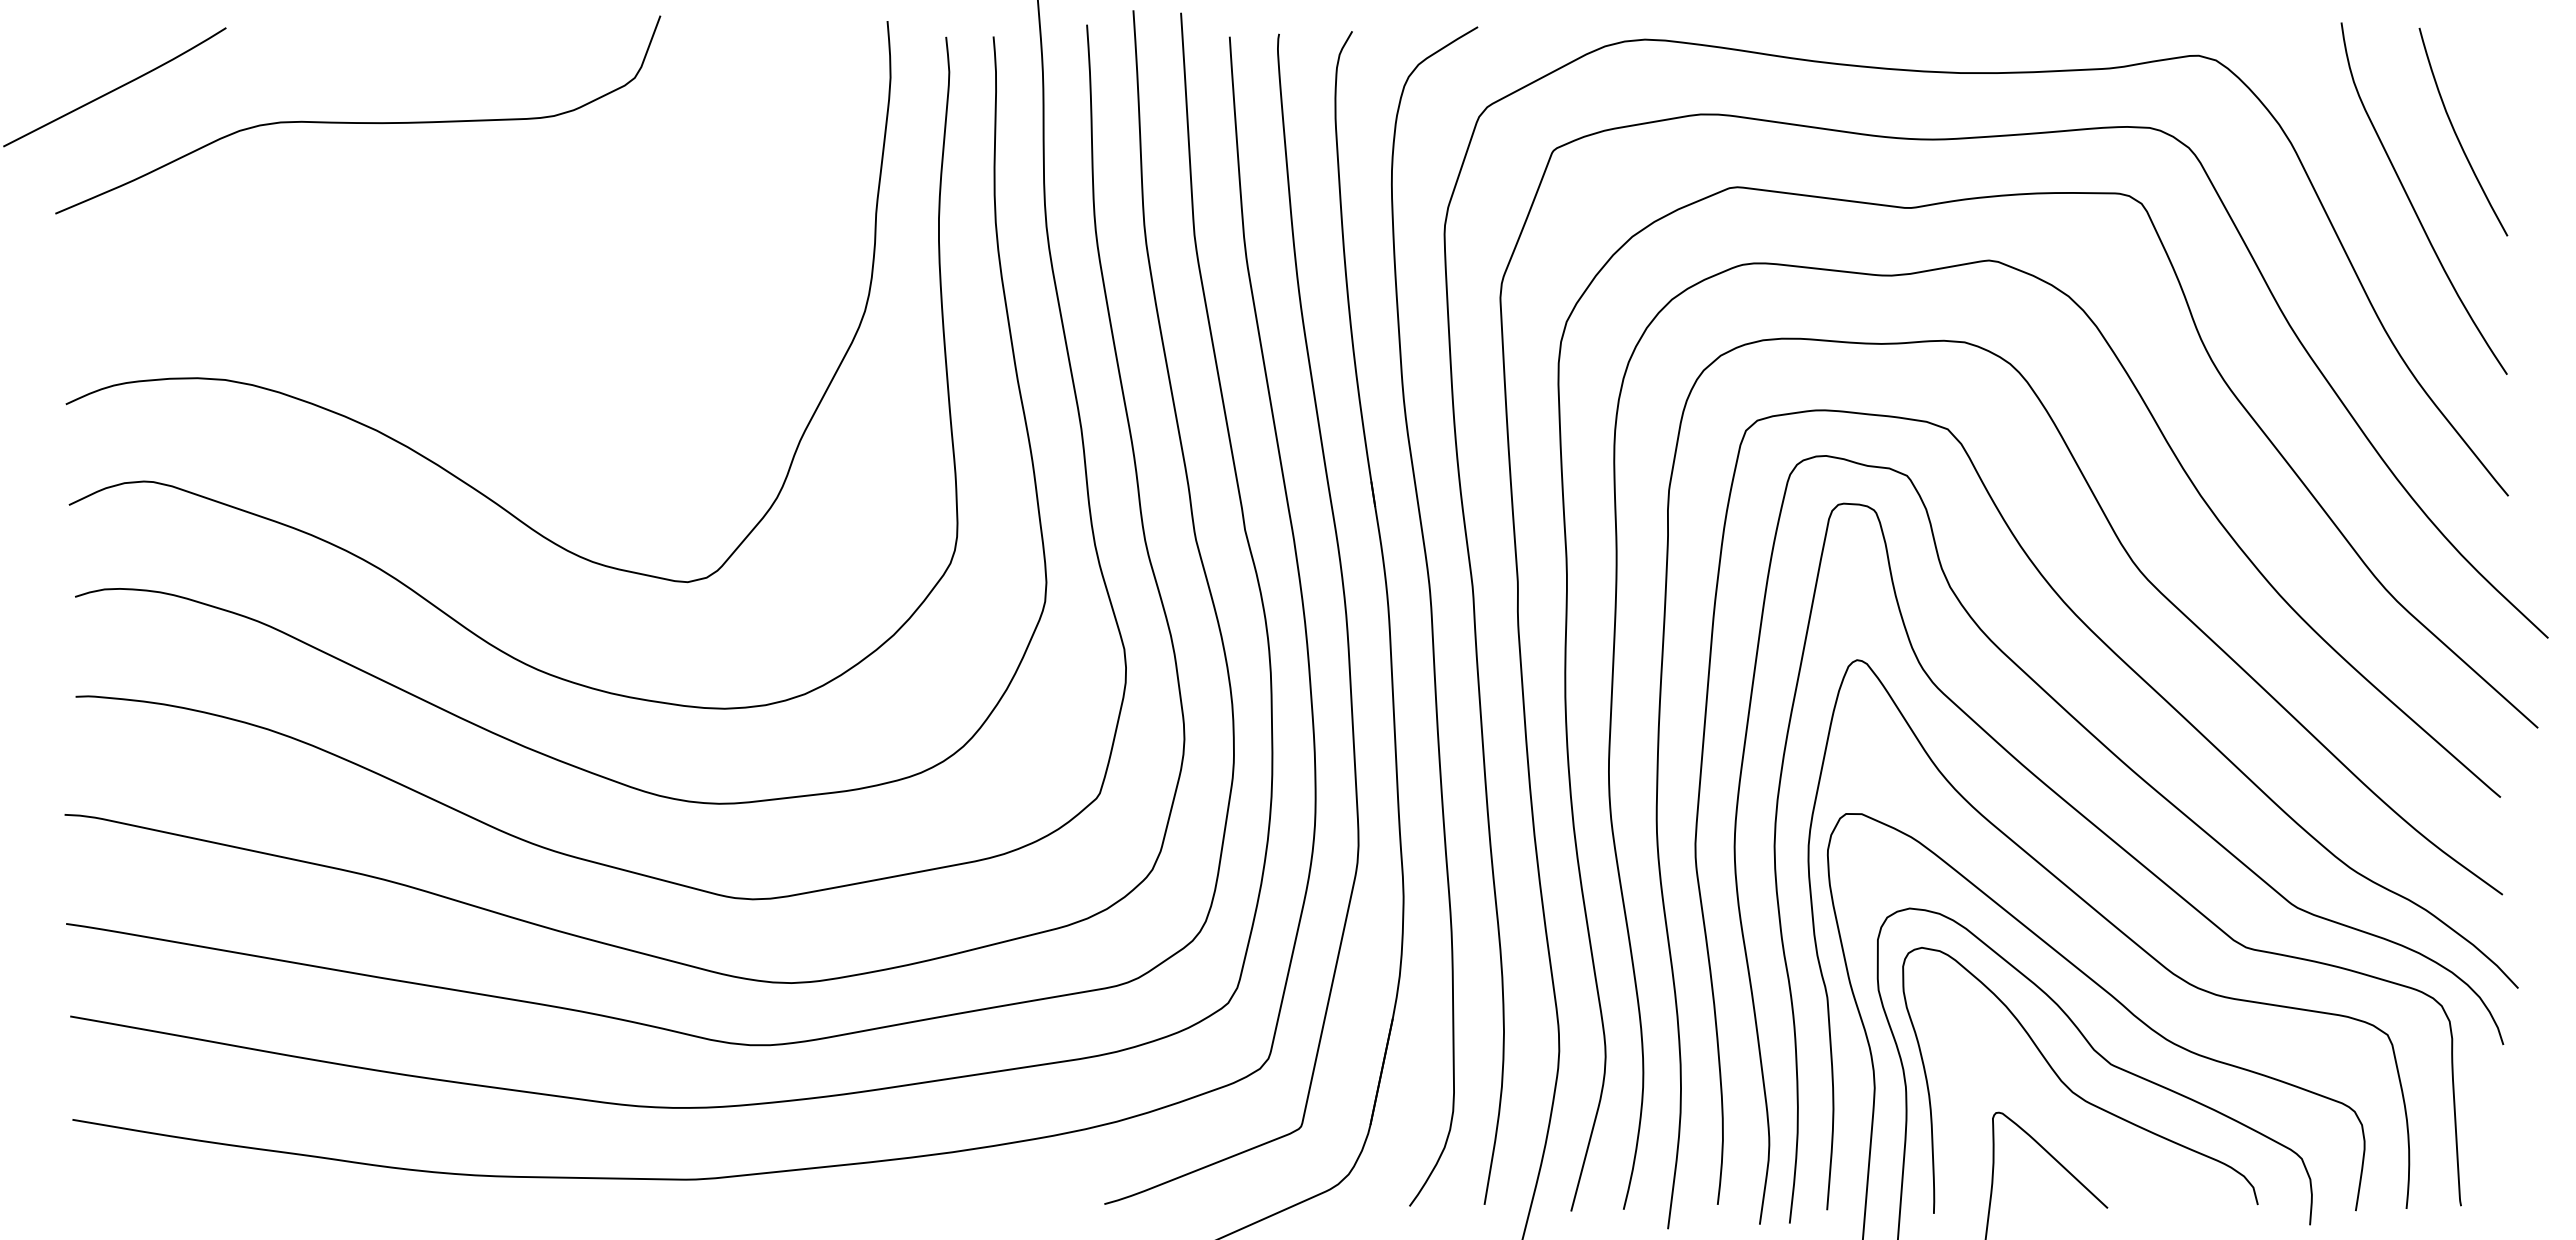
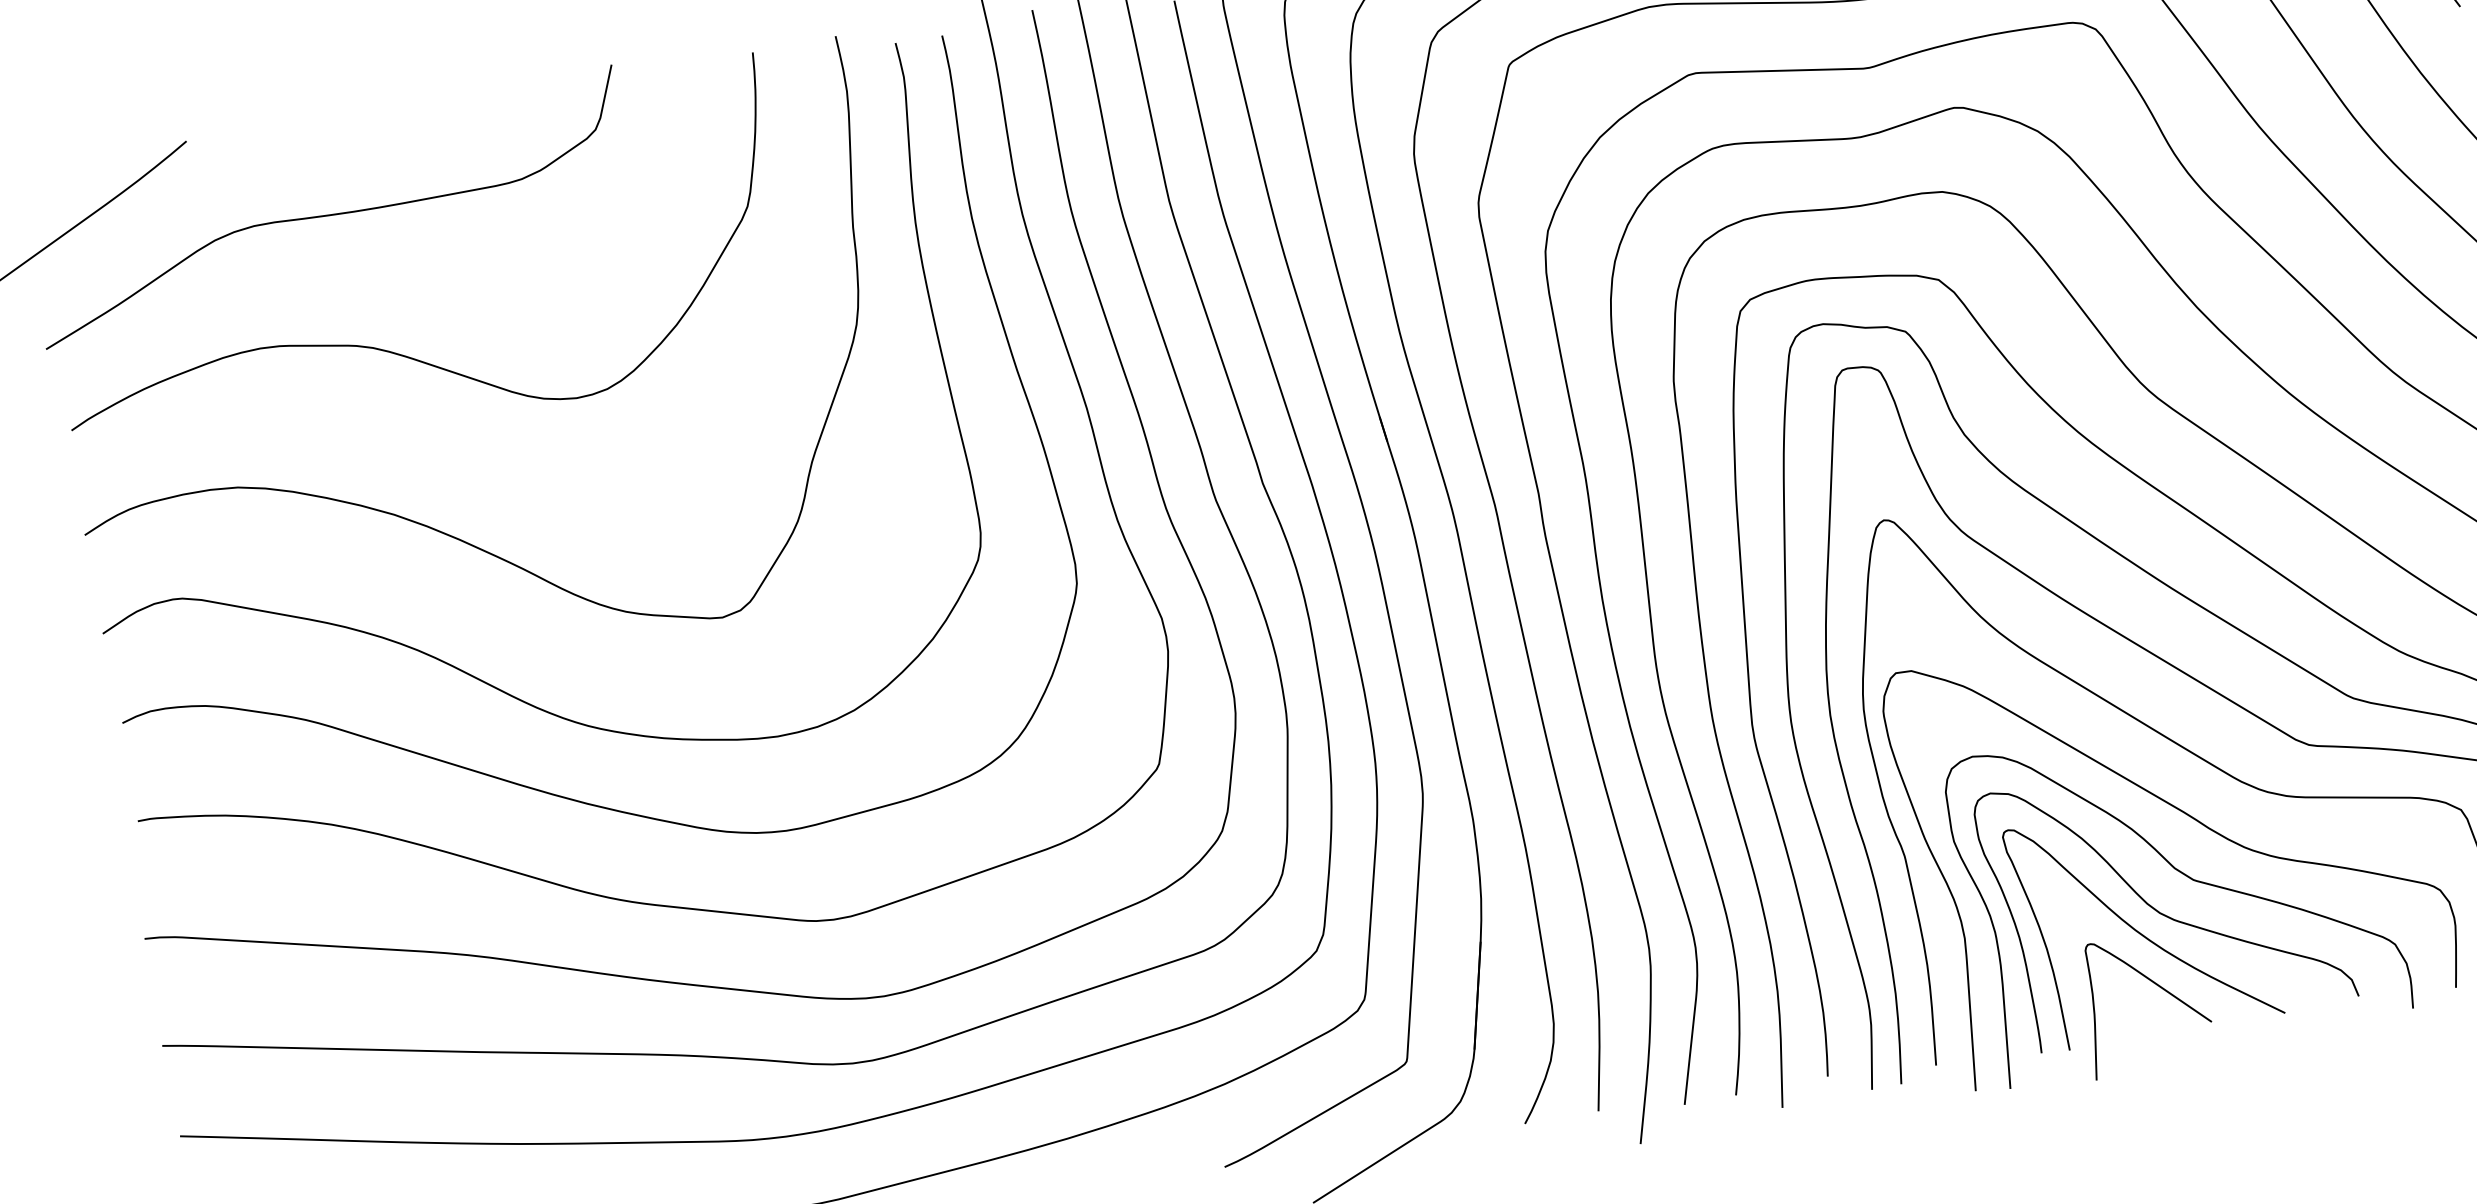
curve: (396, 266) -> (389, 350), added
curve: (2048, 1106) -> (2138, 930), added

